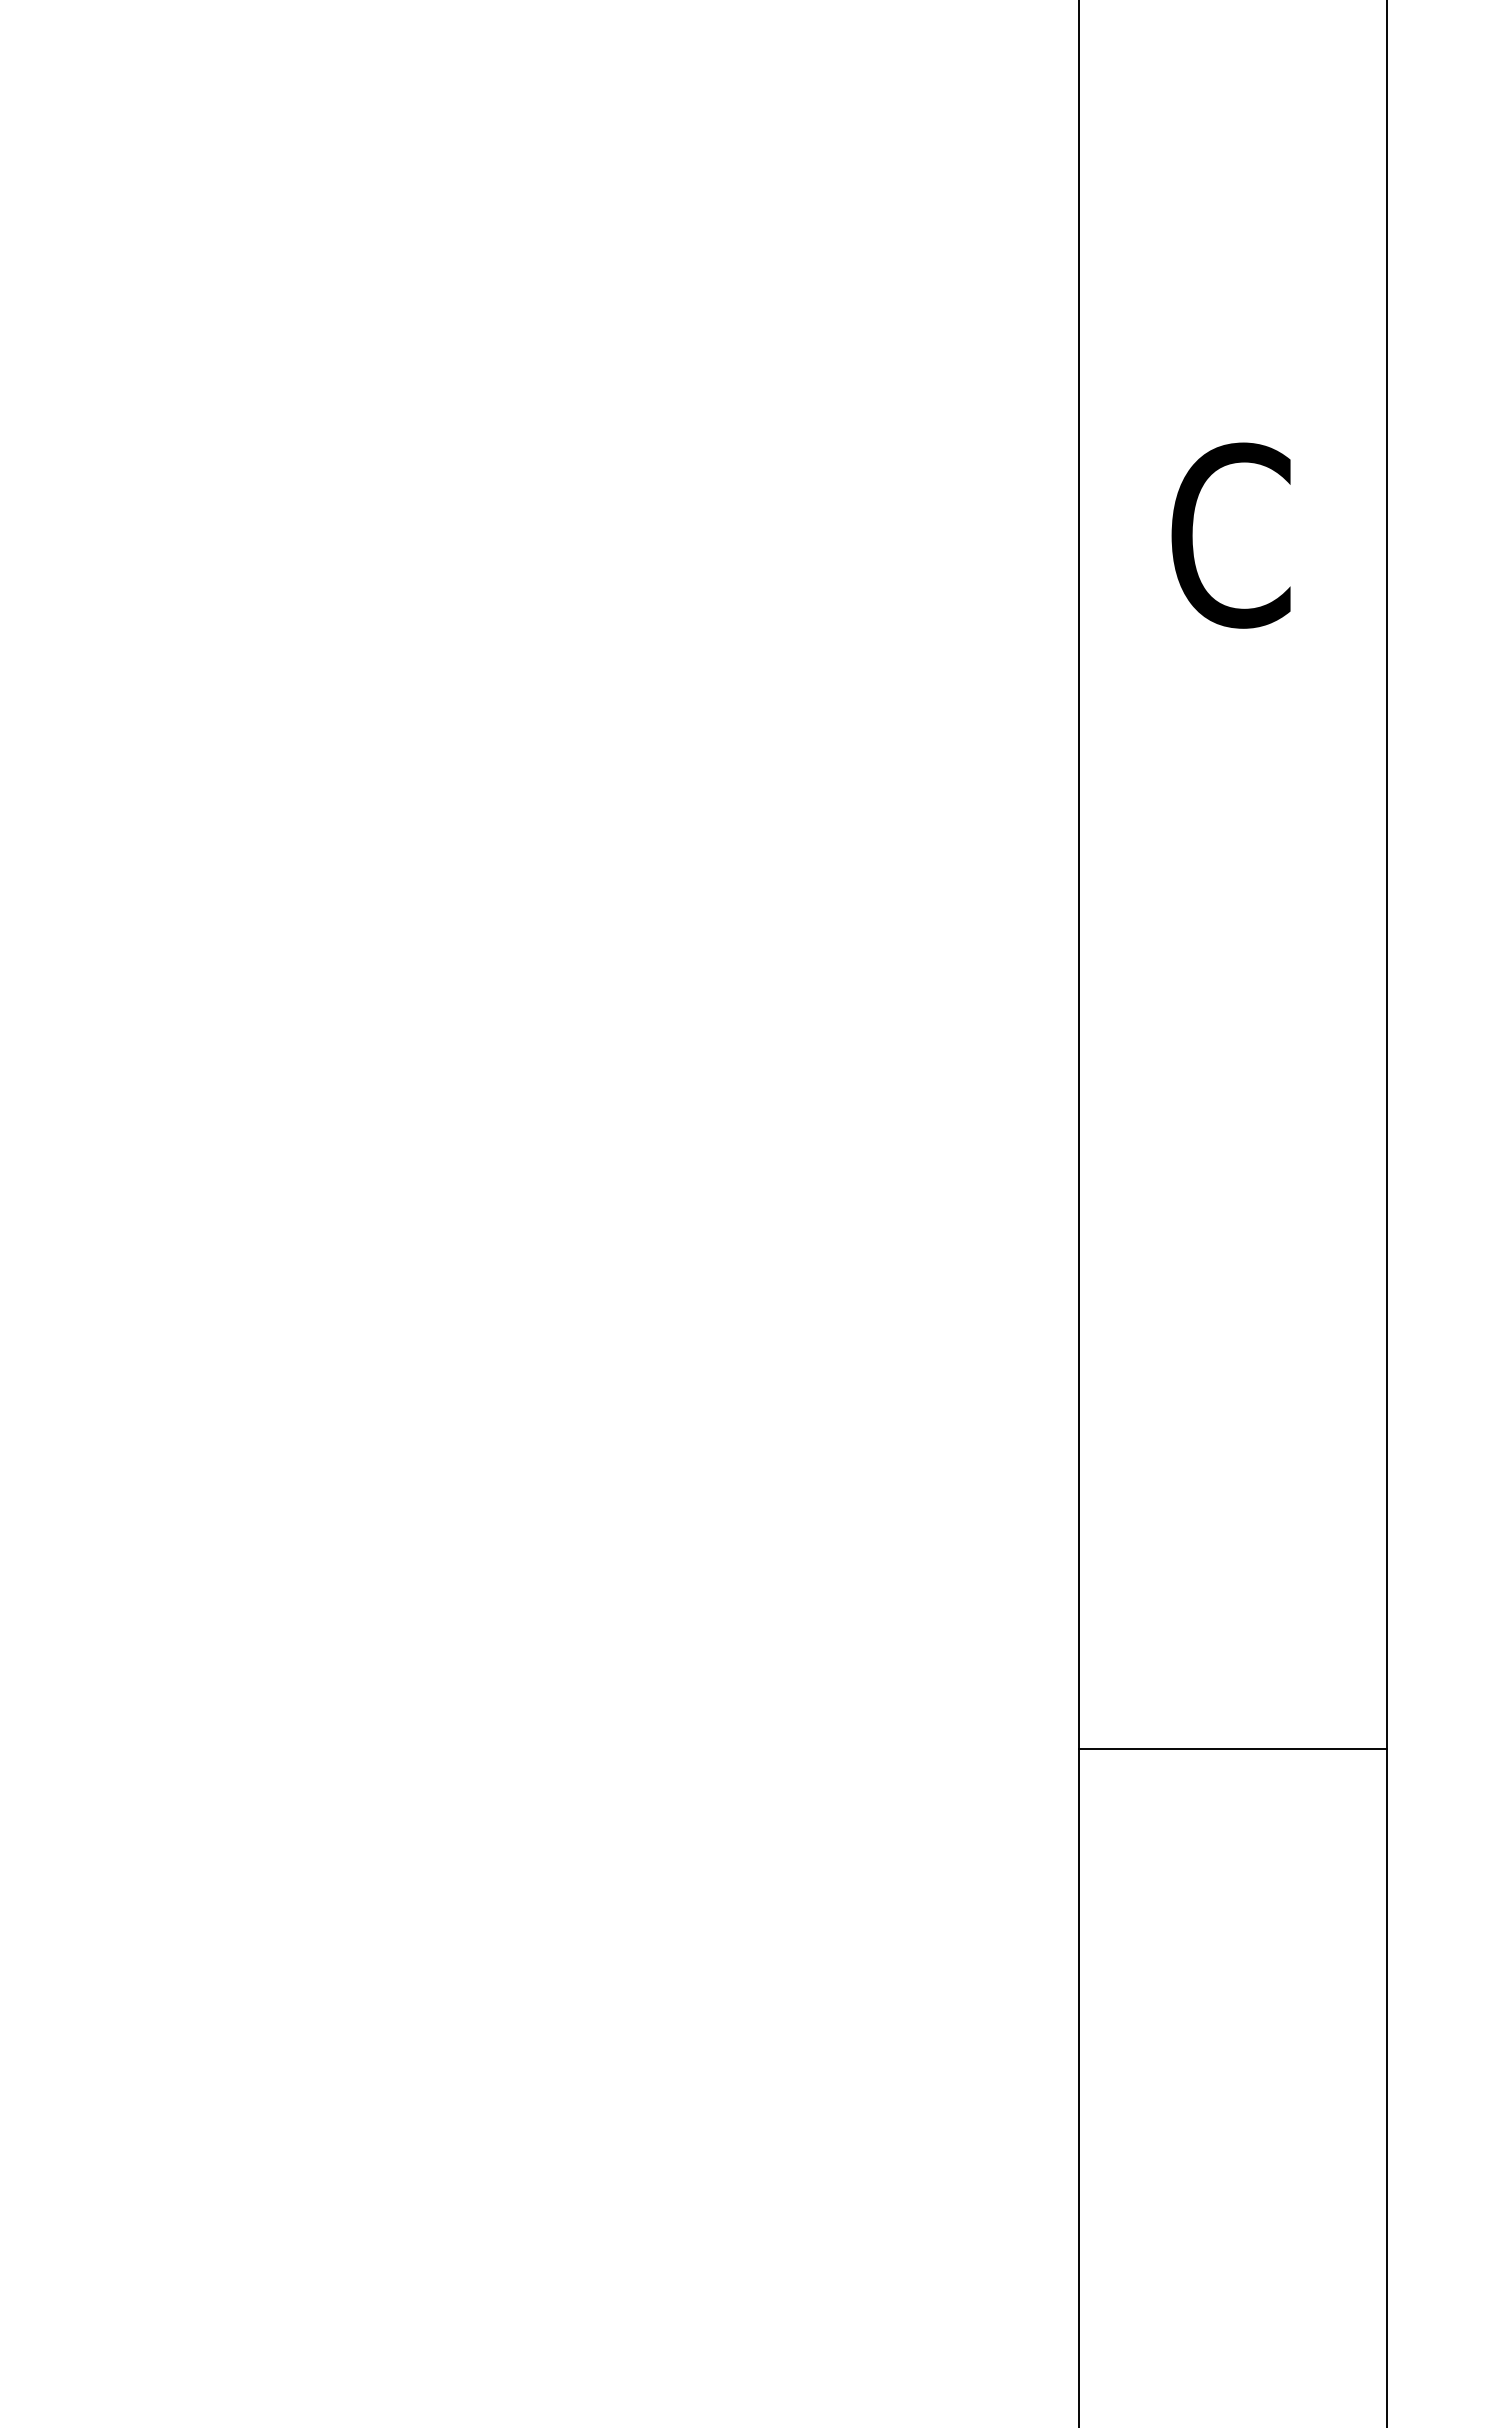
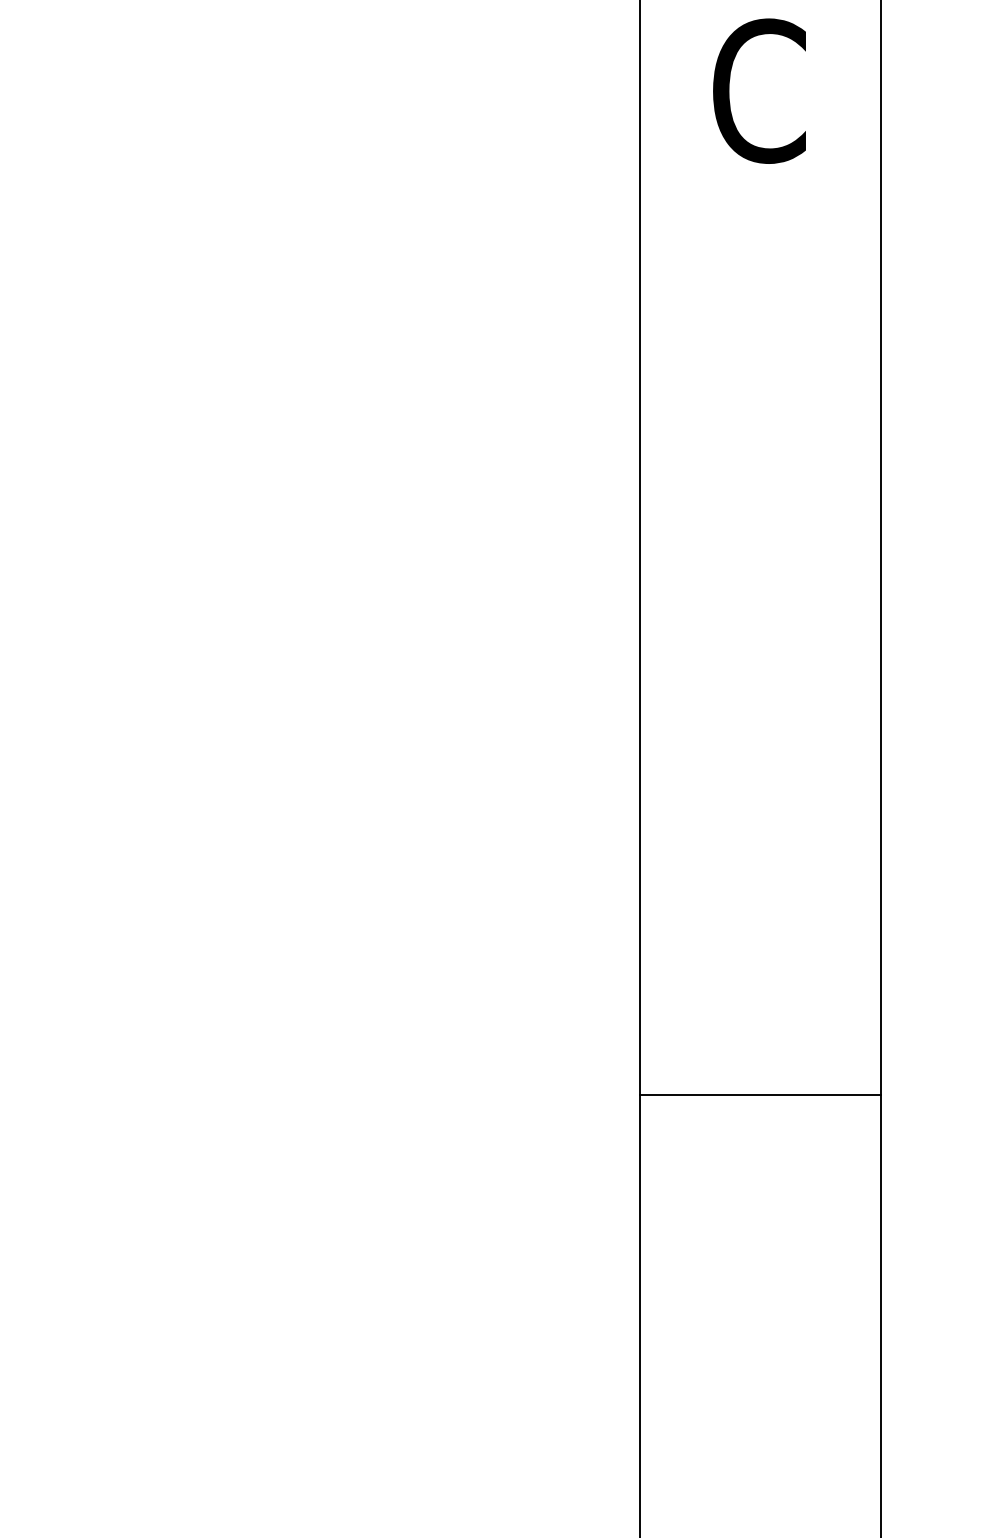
line: (1232, 1748) -> (760, 1094), moved

